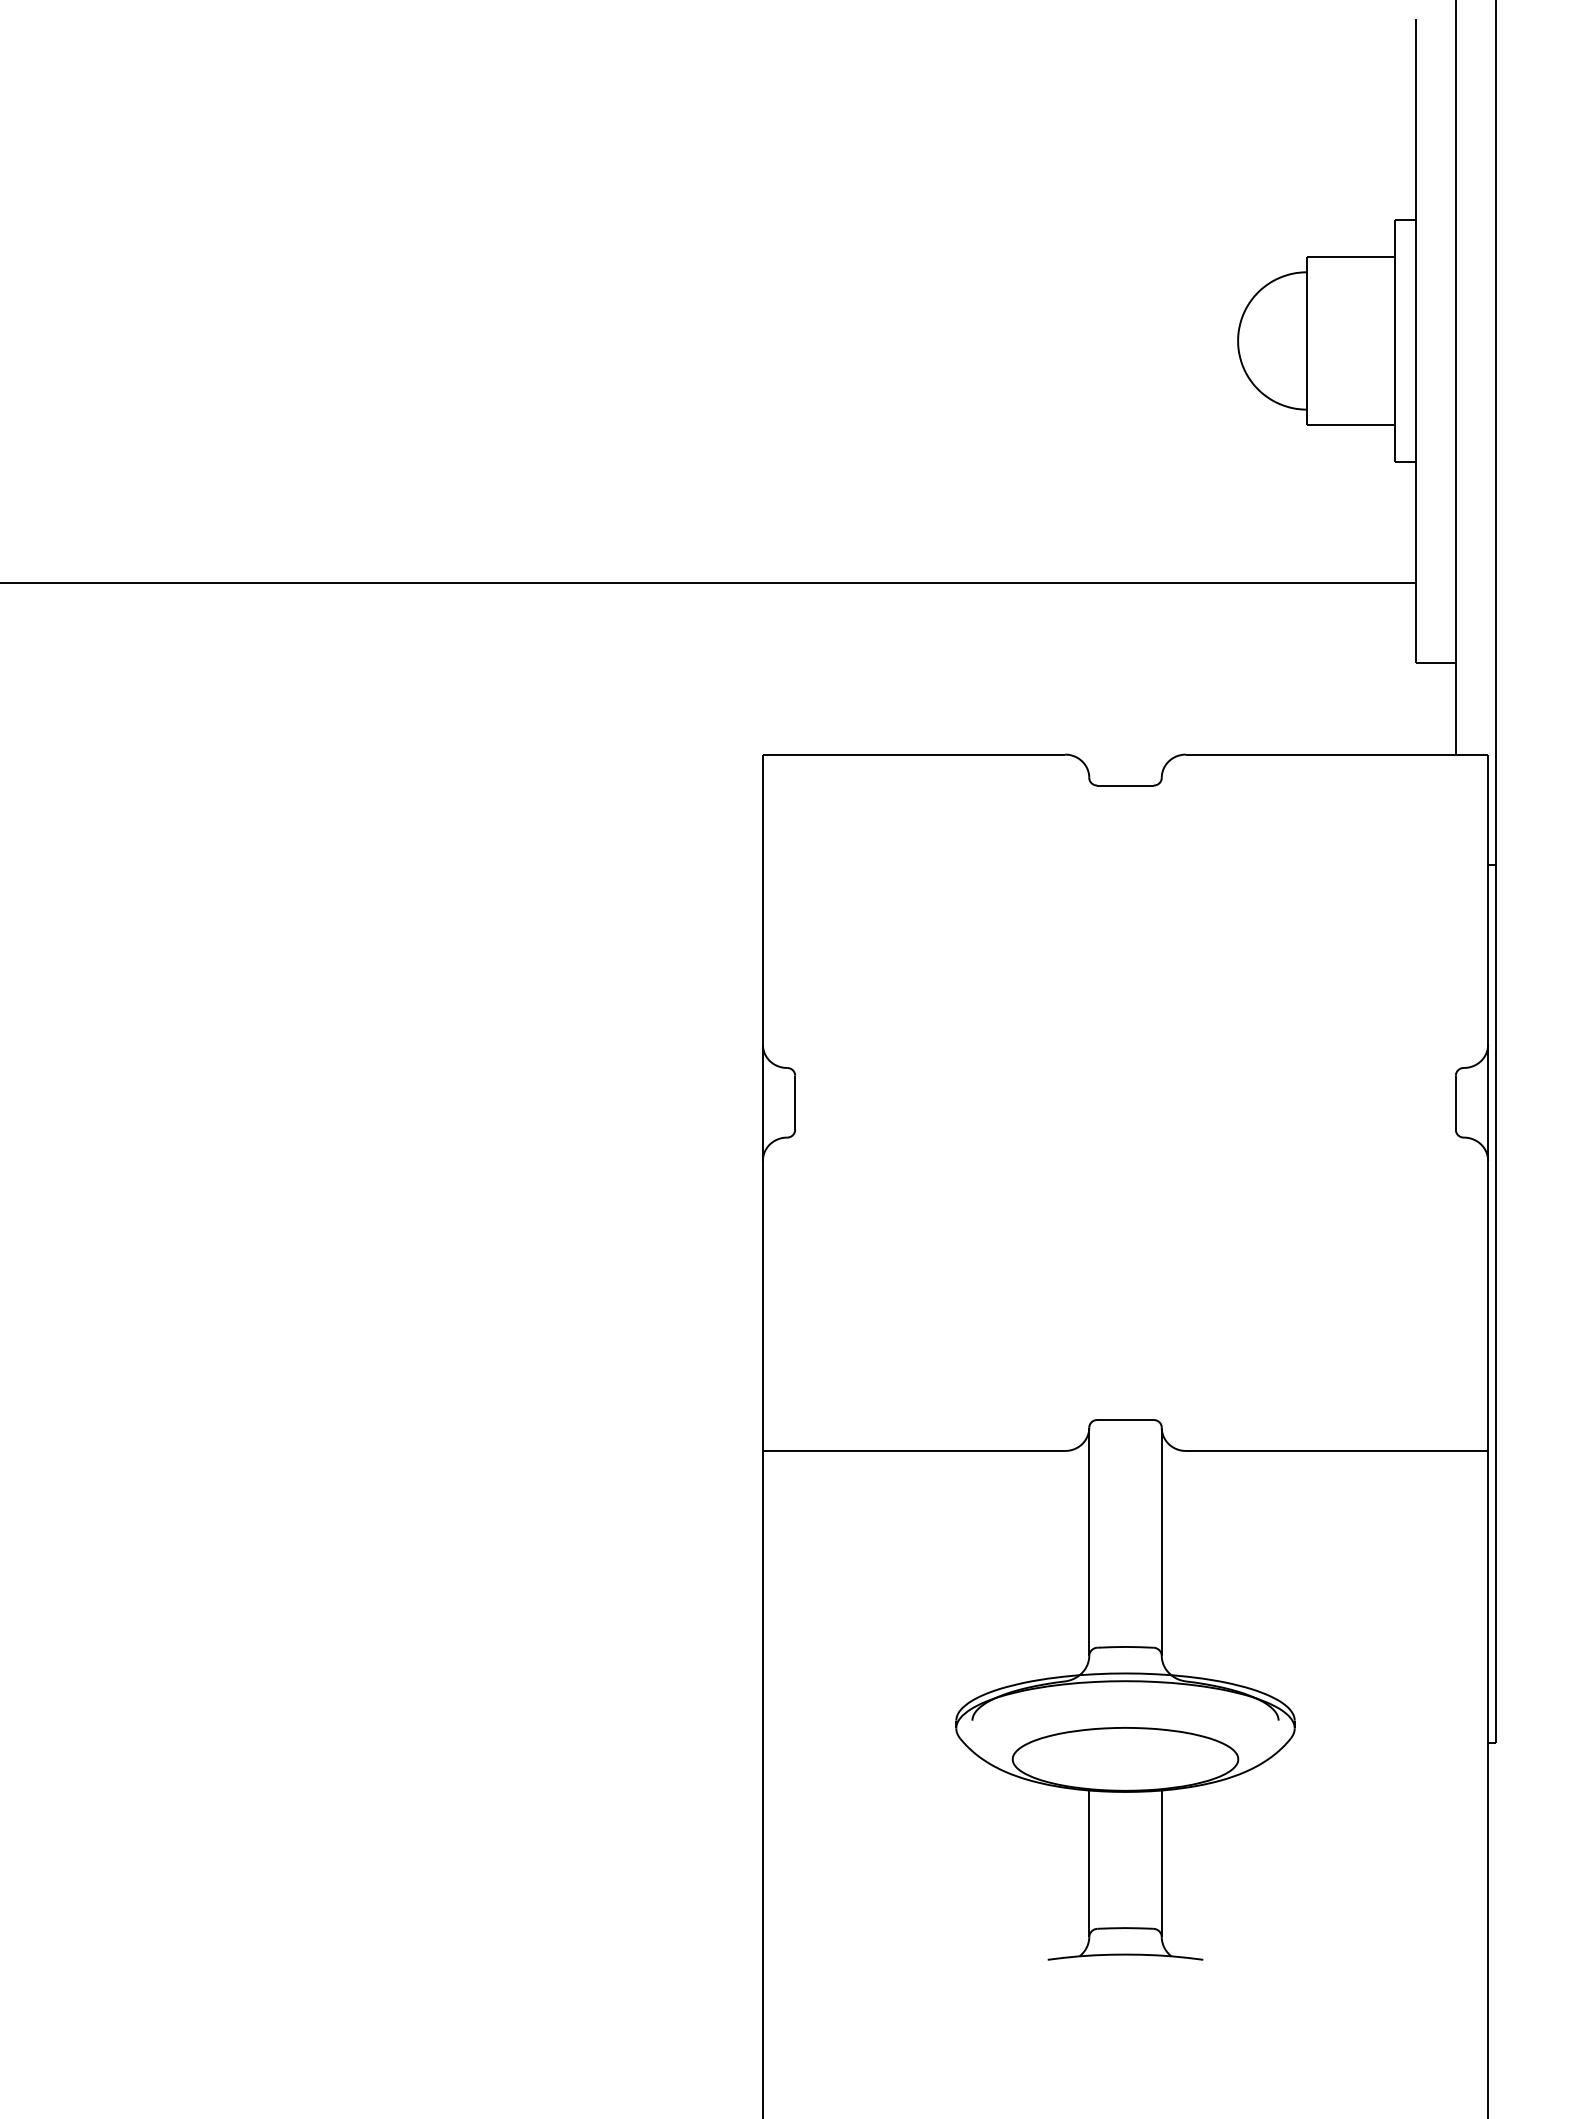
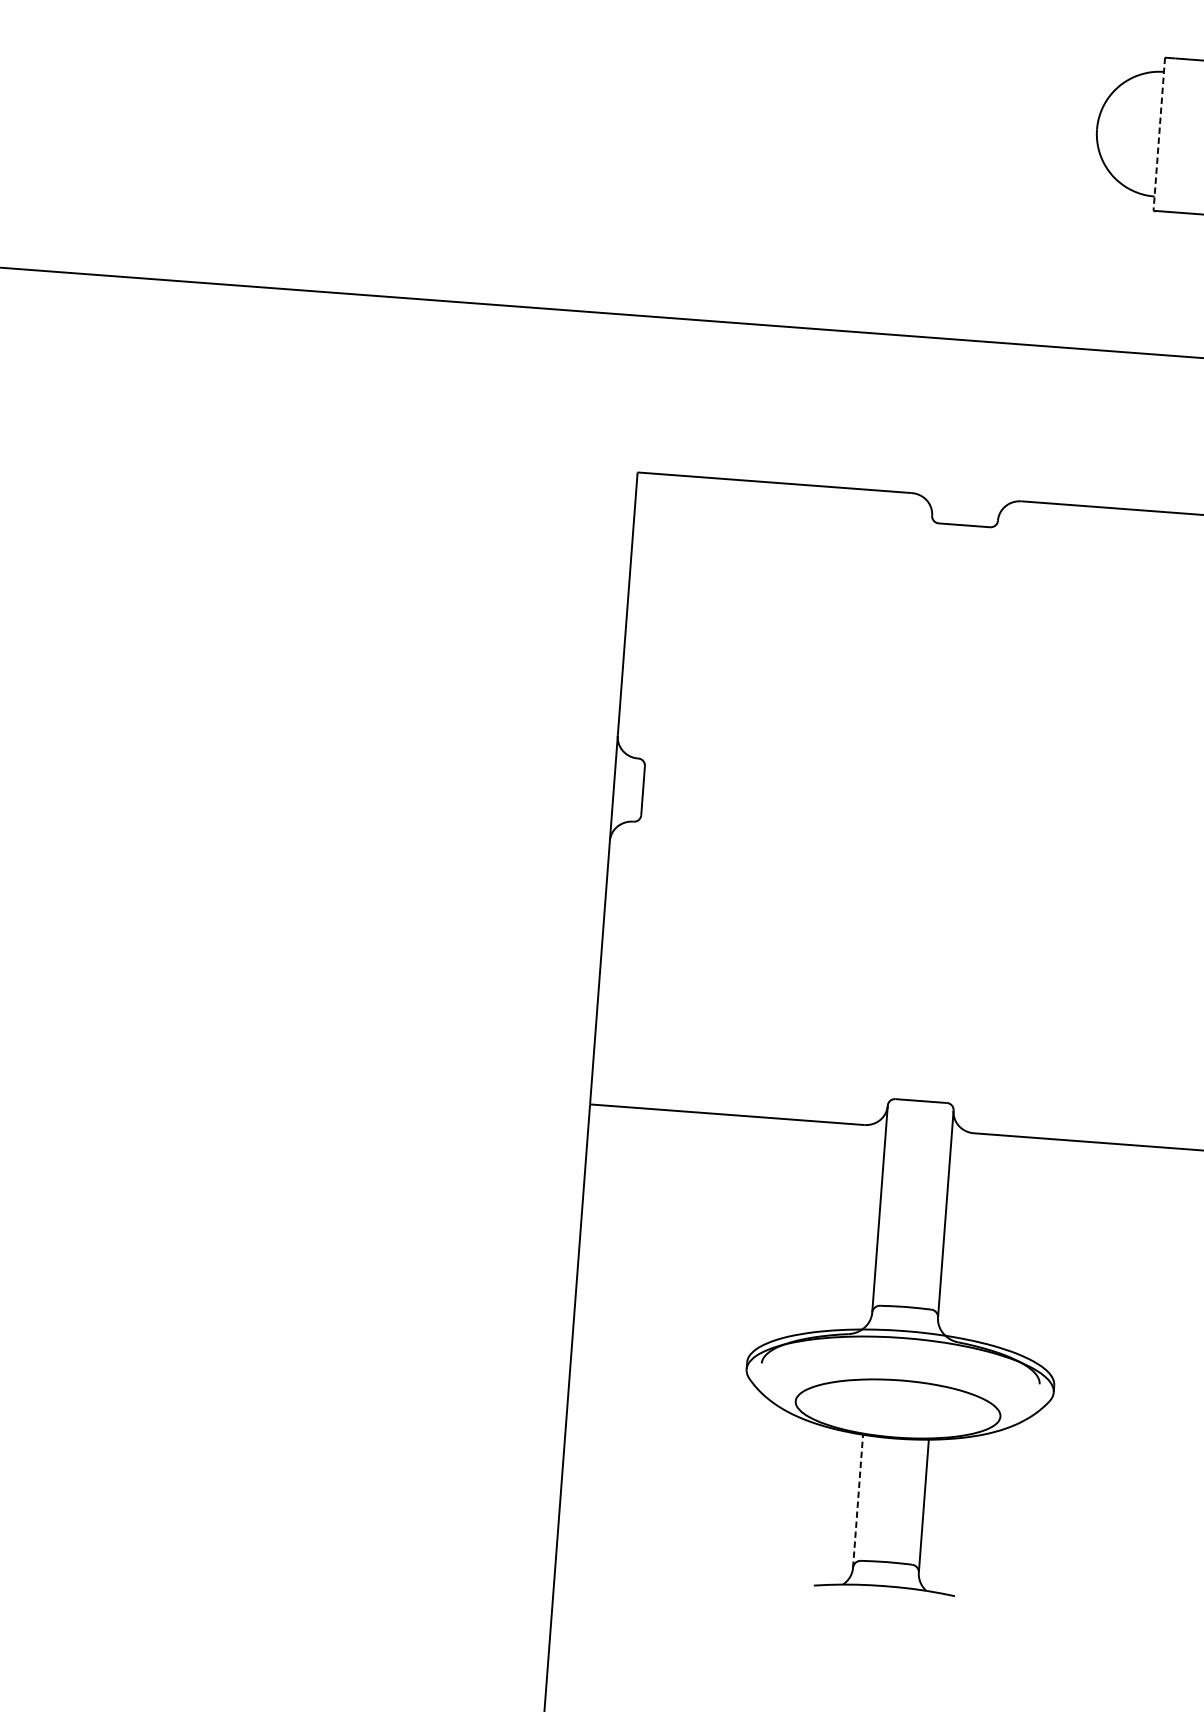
line: (1306, 341) -> (1159, 134), solid -> dashed
line: (1089, 1863) -> (858, 1501), solid -> dashed

